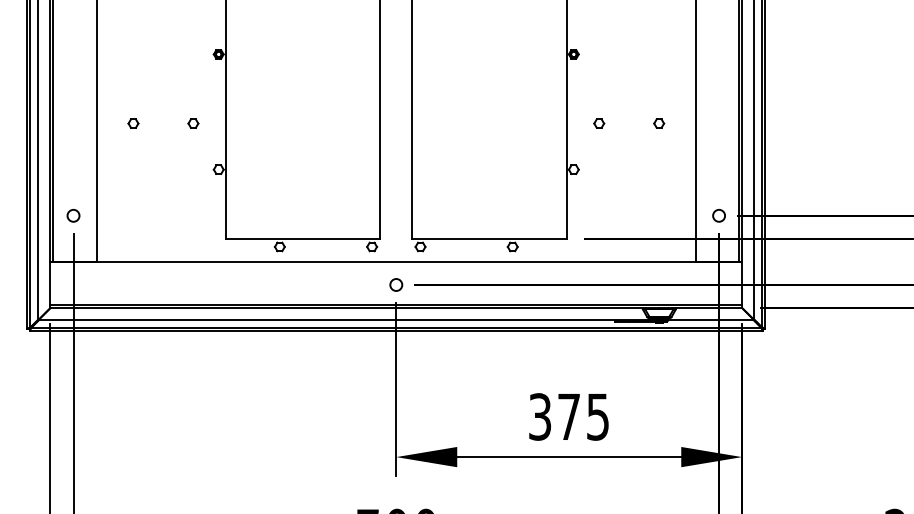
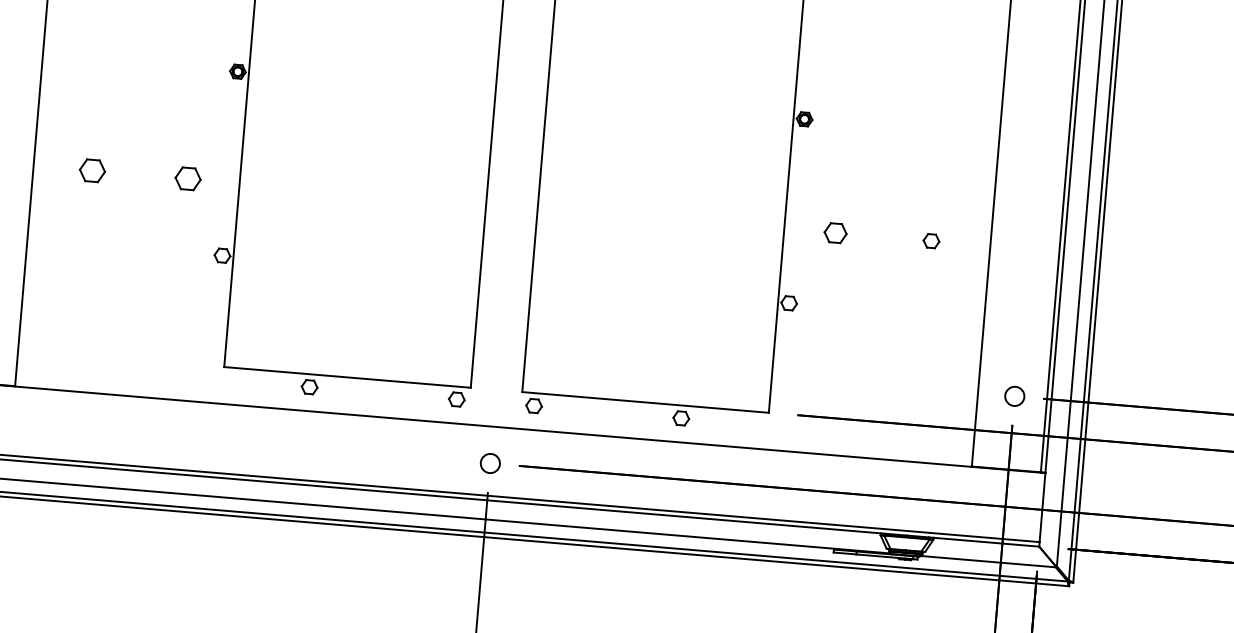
part: (133, 123) -> (92, 170), size x1.6
part: (193, 123) -> (188, 178), size x1.6
part: (599, 123) -> (836, 232), size x1.4

